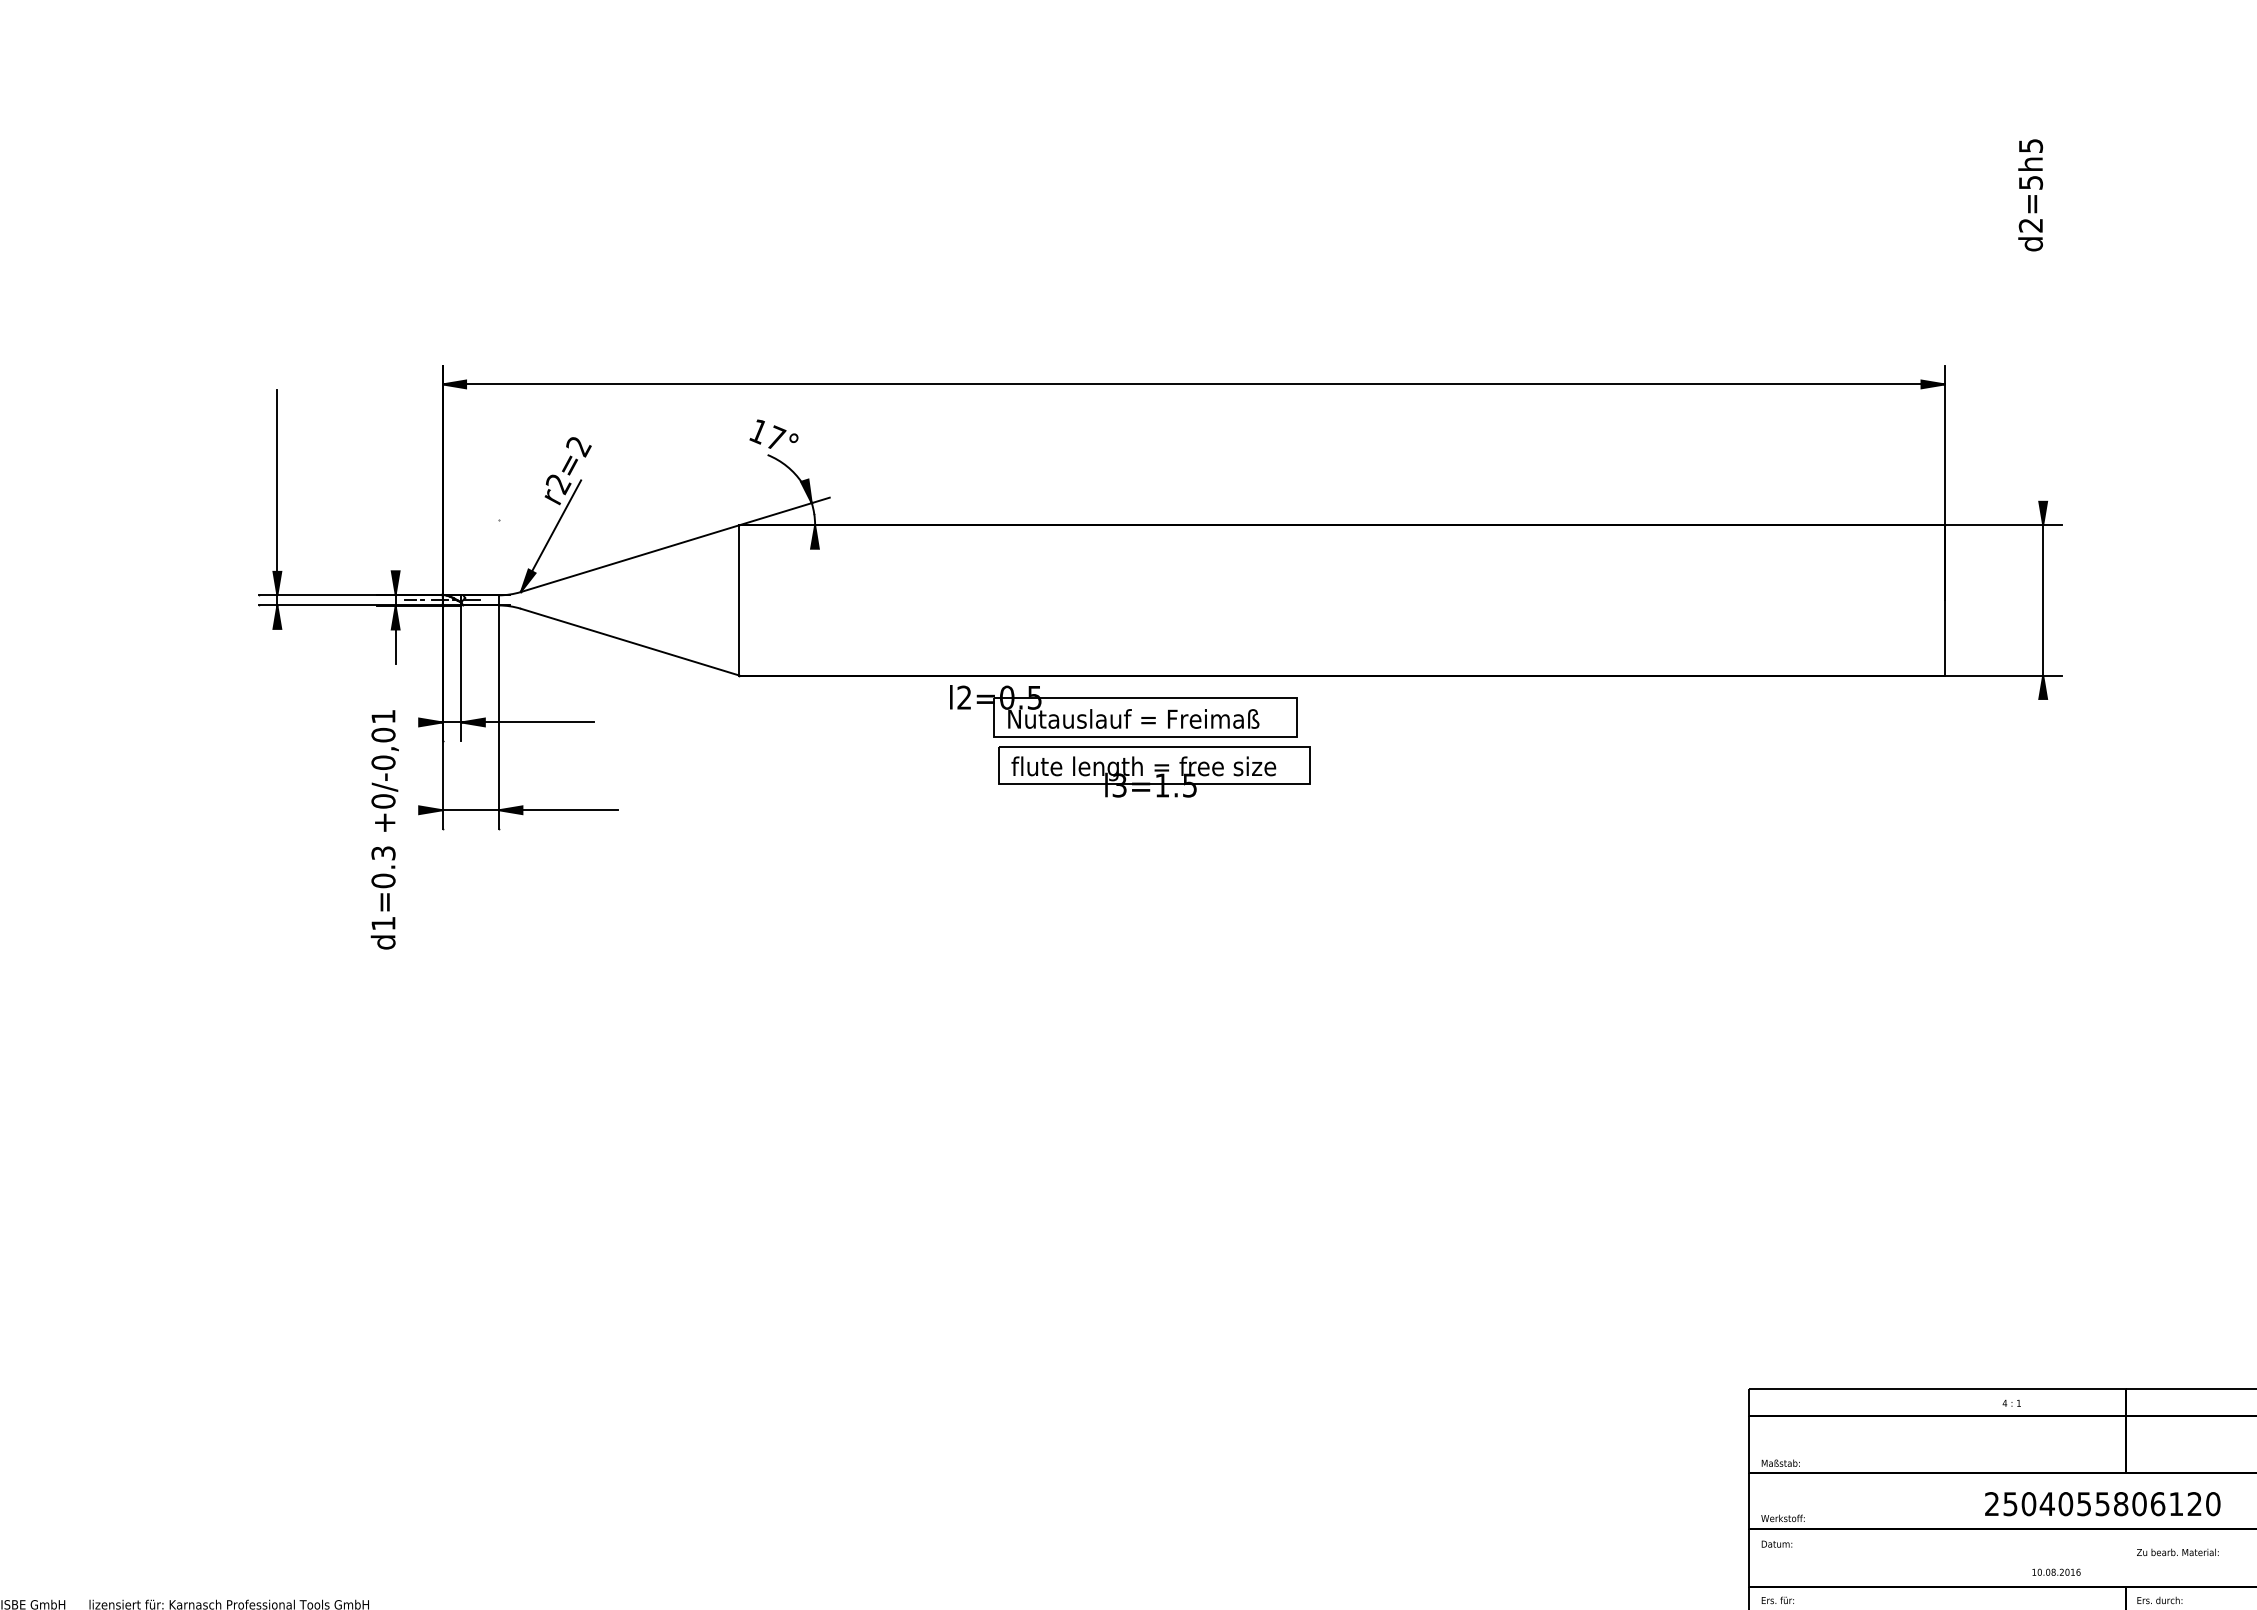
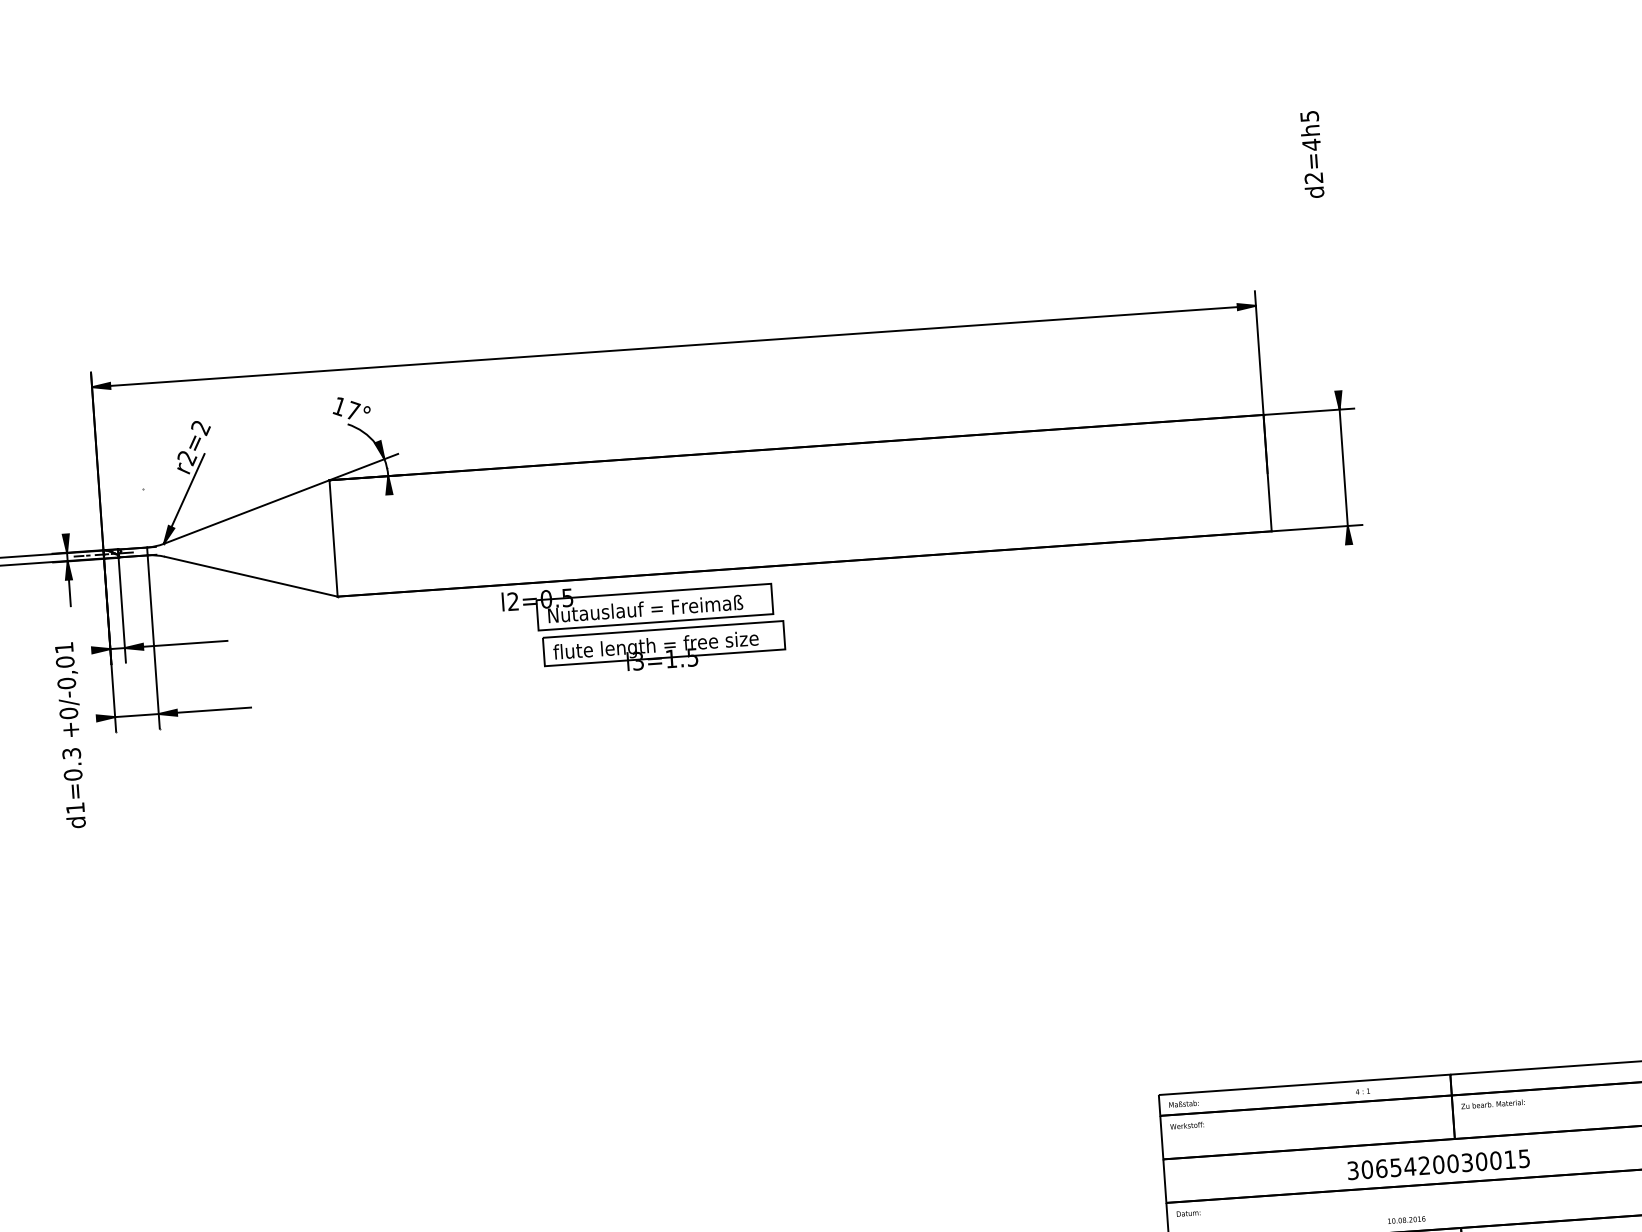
text: (2031, 182) -> (1312, 144), d2=5h5 -> d2=4h5
text: (1780, 1462) -> (1183, 1103), moved
text: (2102, 1504) -> (1438, 1165), 2504055806120 -> 3065420030015
text: (1782, 1518) -> (1186, 1125), moved
text: (2177, 1552) -> (1492, 1104), moved

